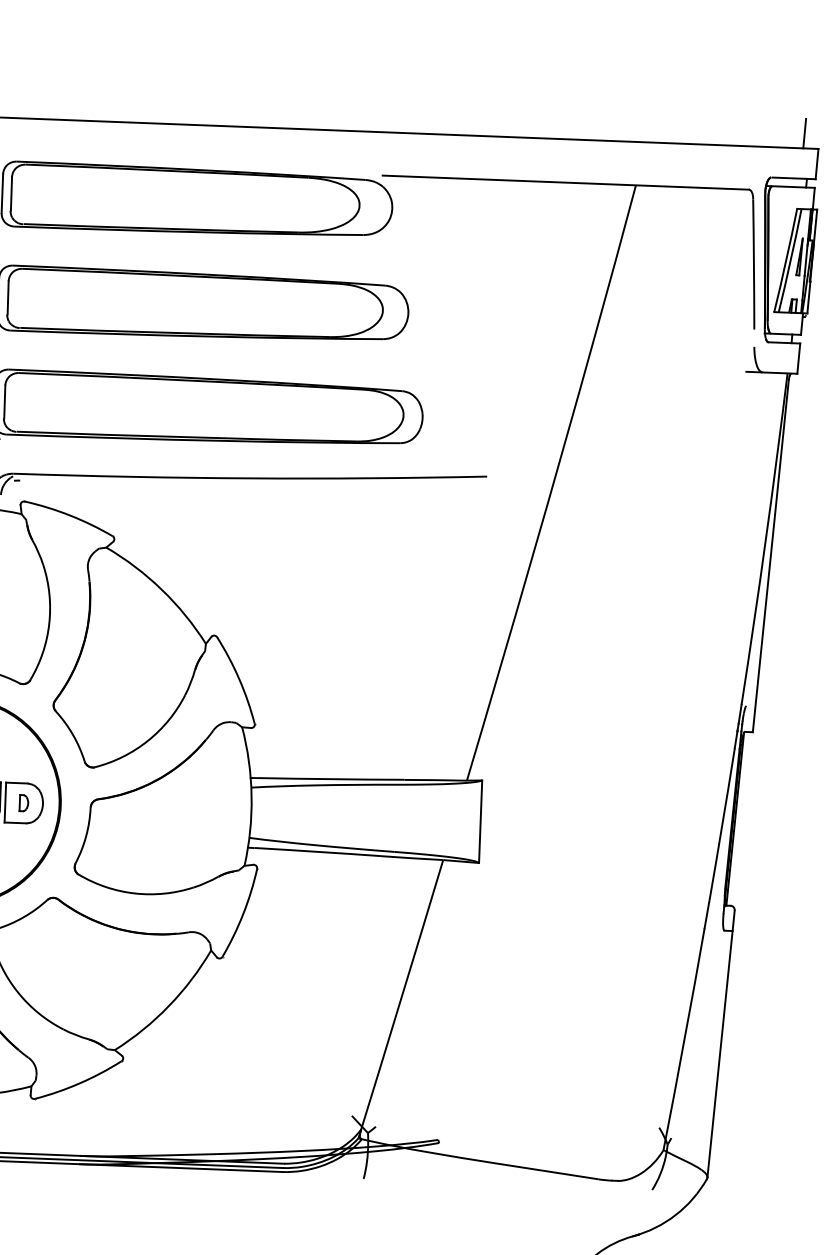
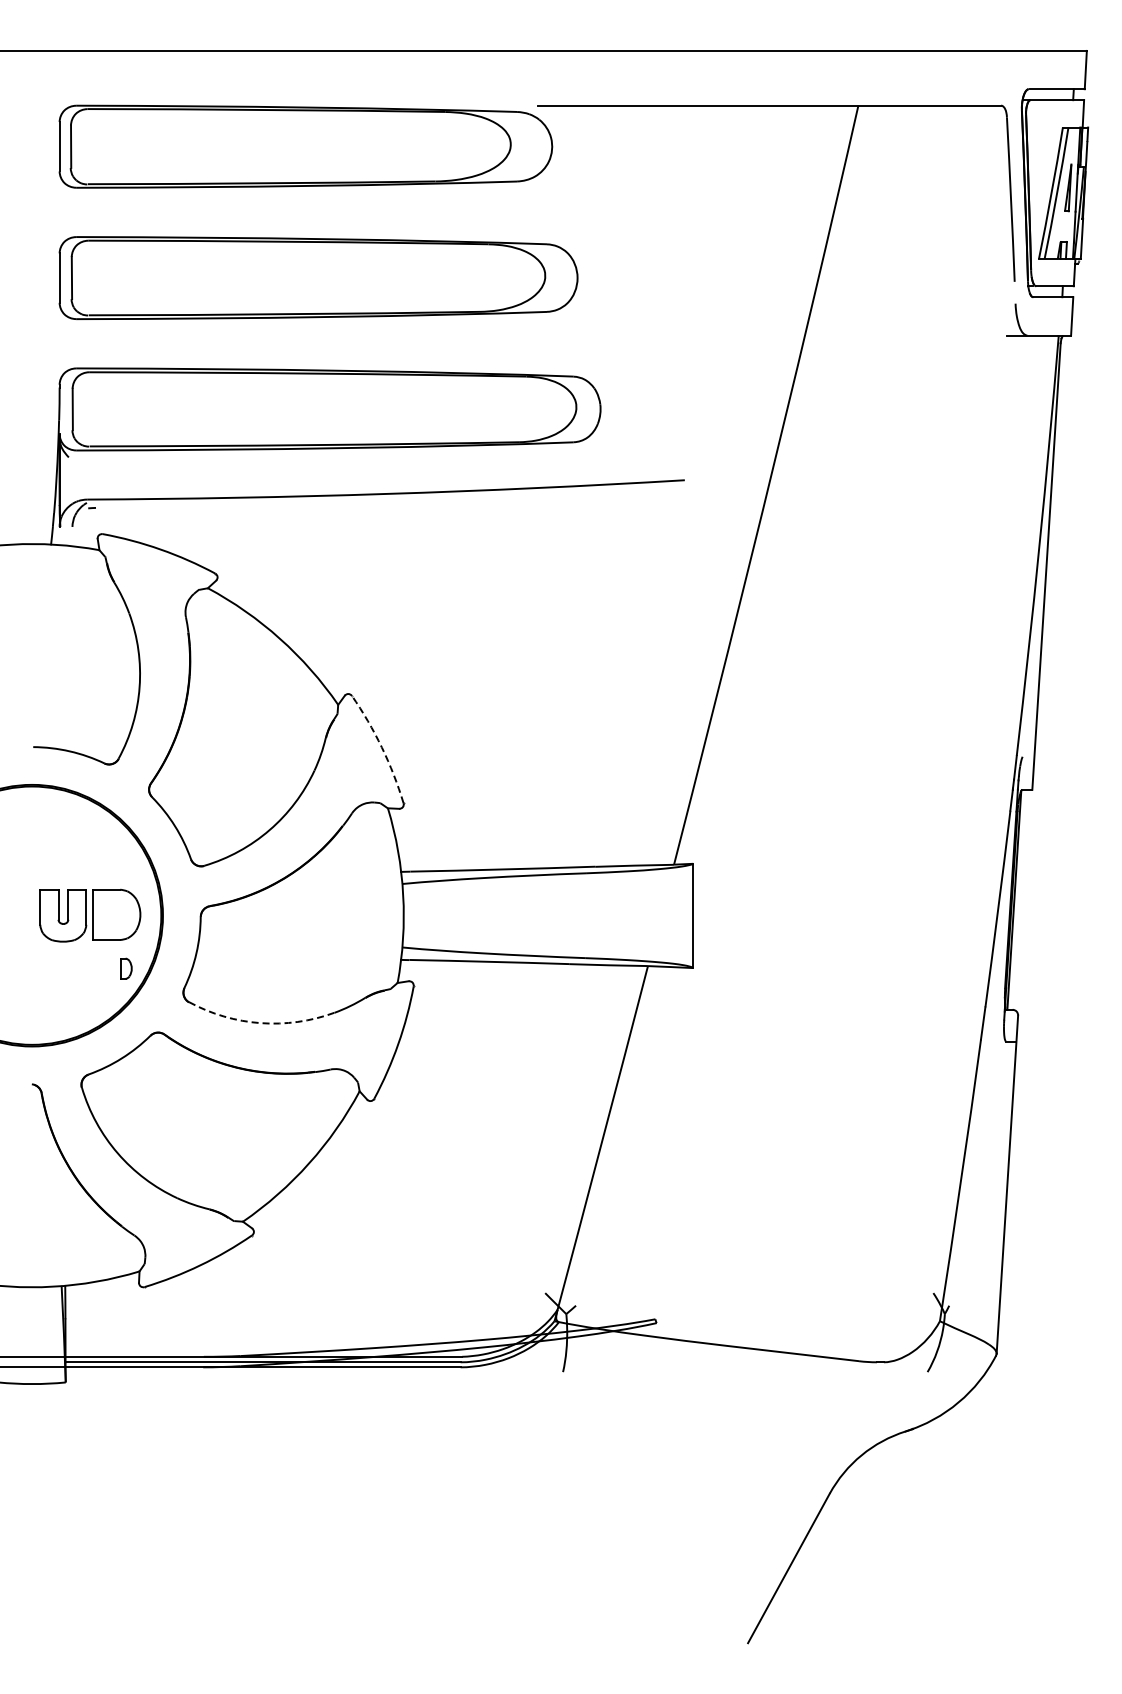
line: (804, 133) -> (1068, 31), removed
arc: (238, 678) -> (381, 747), solid -> dashed
part: (24, 803) -> (126, 968), moved
arc: (134, 893) -> (260, 1023), solid -> dashed

